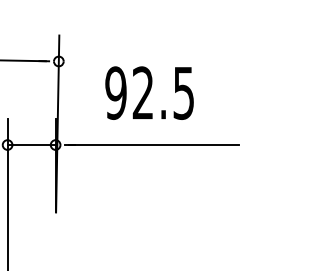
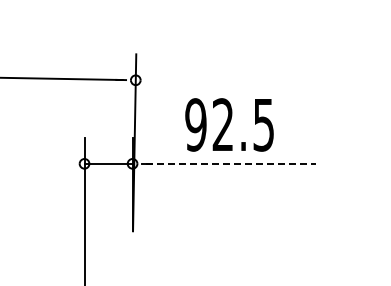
text: (149, 92) -> (229, 124), moved
line: (154, 144) -> (231, 163), solid -> dashed

